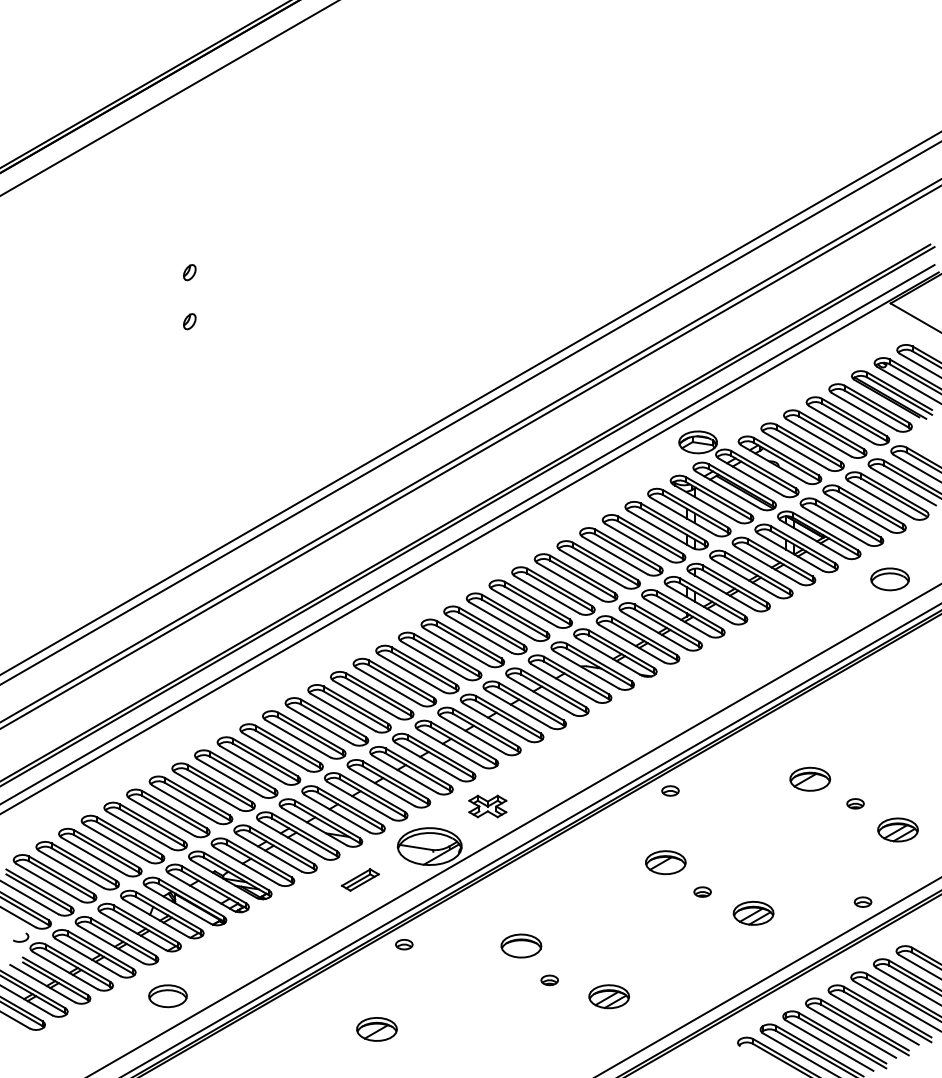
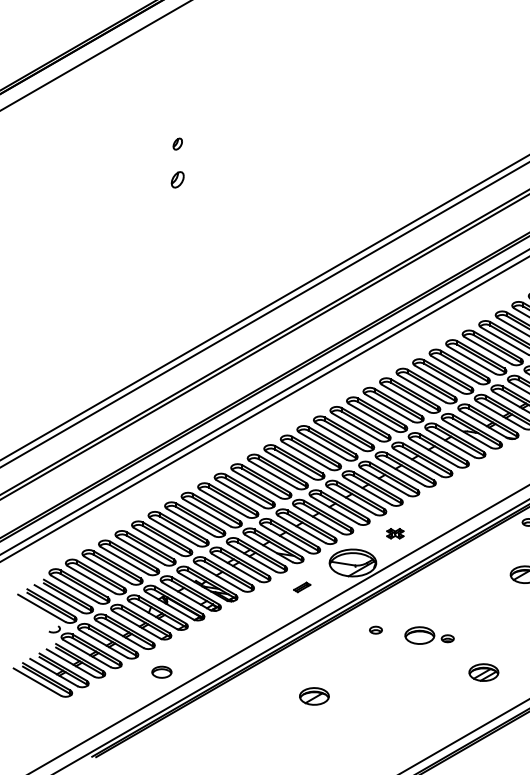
part: (189, 321) -> (177, 179), size x1.4
part: (487, 806) -> (395, 533), size x0.6
part: (359, 879) -> (301, 587), size x0.6
part: (404, 944) -> (376, 630), moved
part: (549, 980) -> (447, 638), moved
part: (167, 996) -> (161, 672), size x0.7

